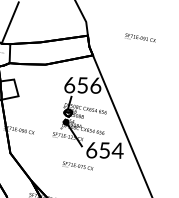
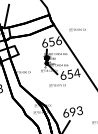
text: (140, 37) -> (77, 29), moved

